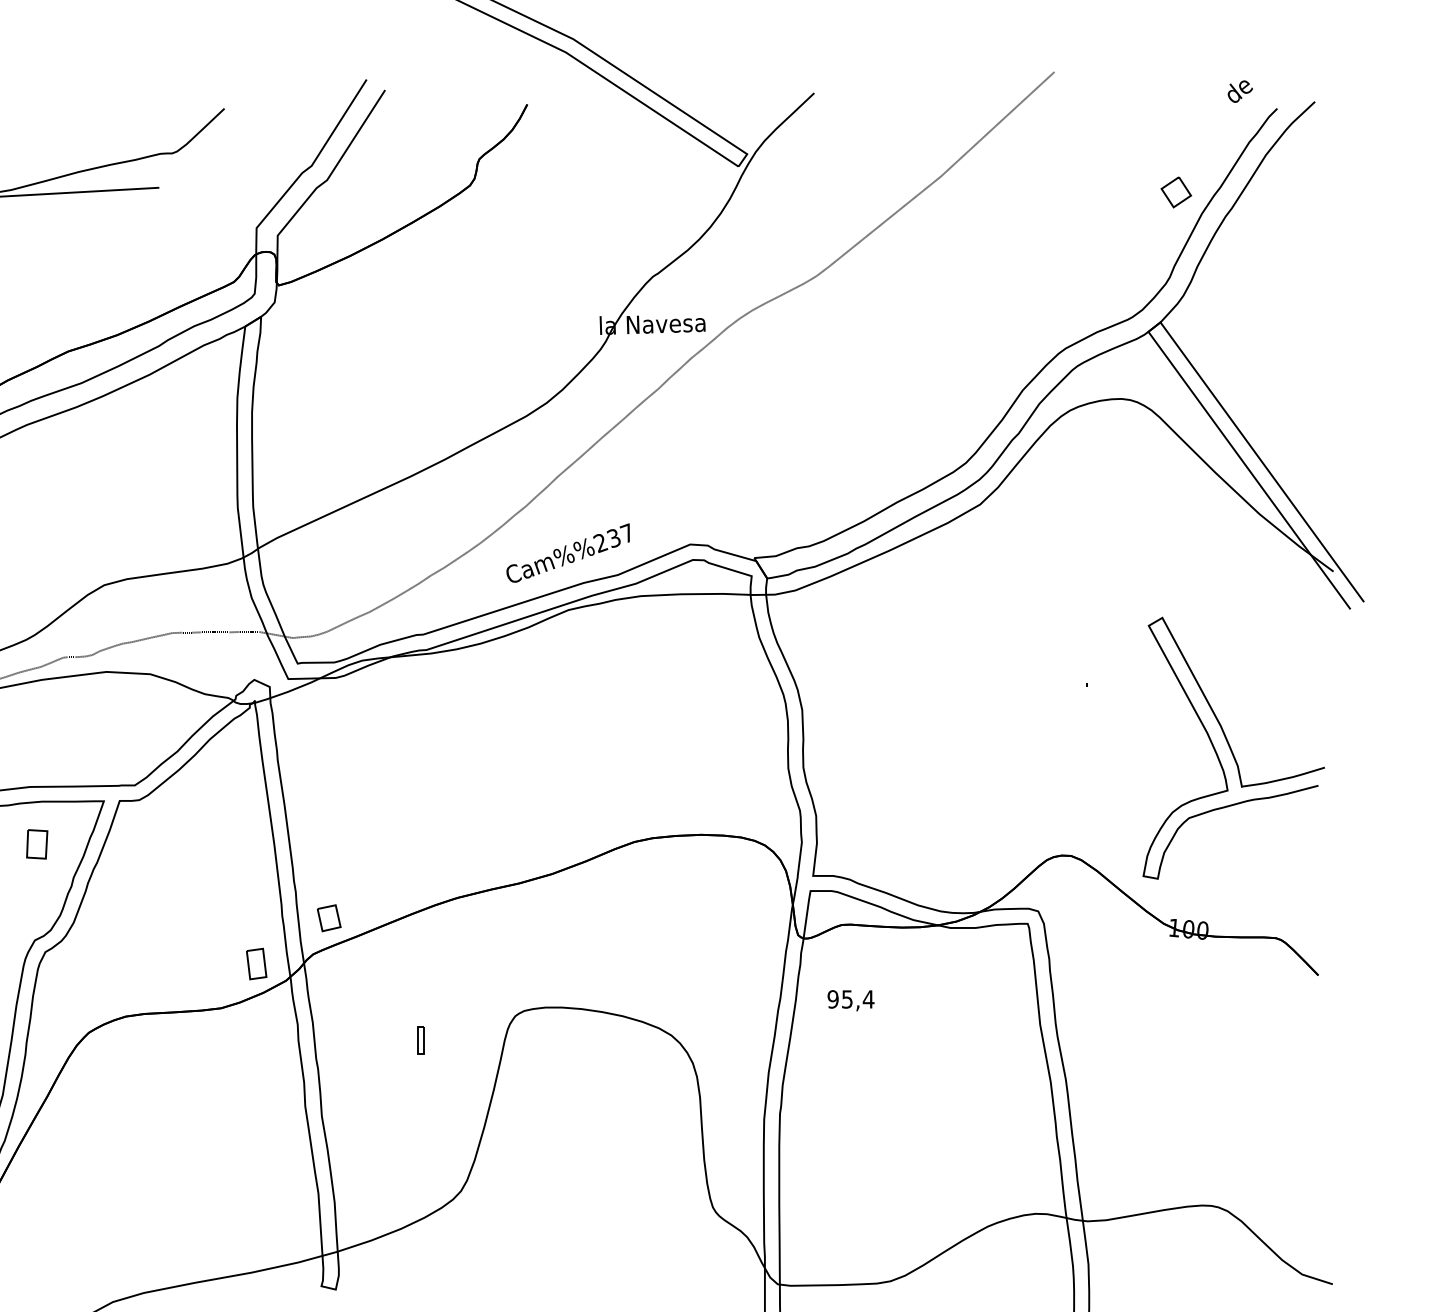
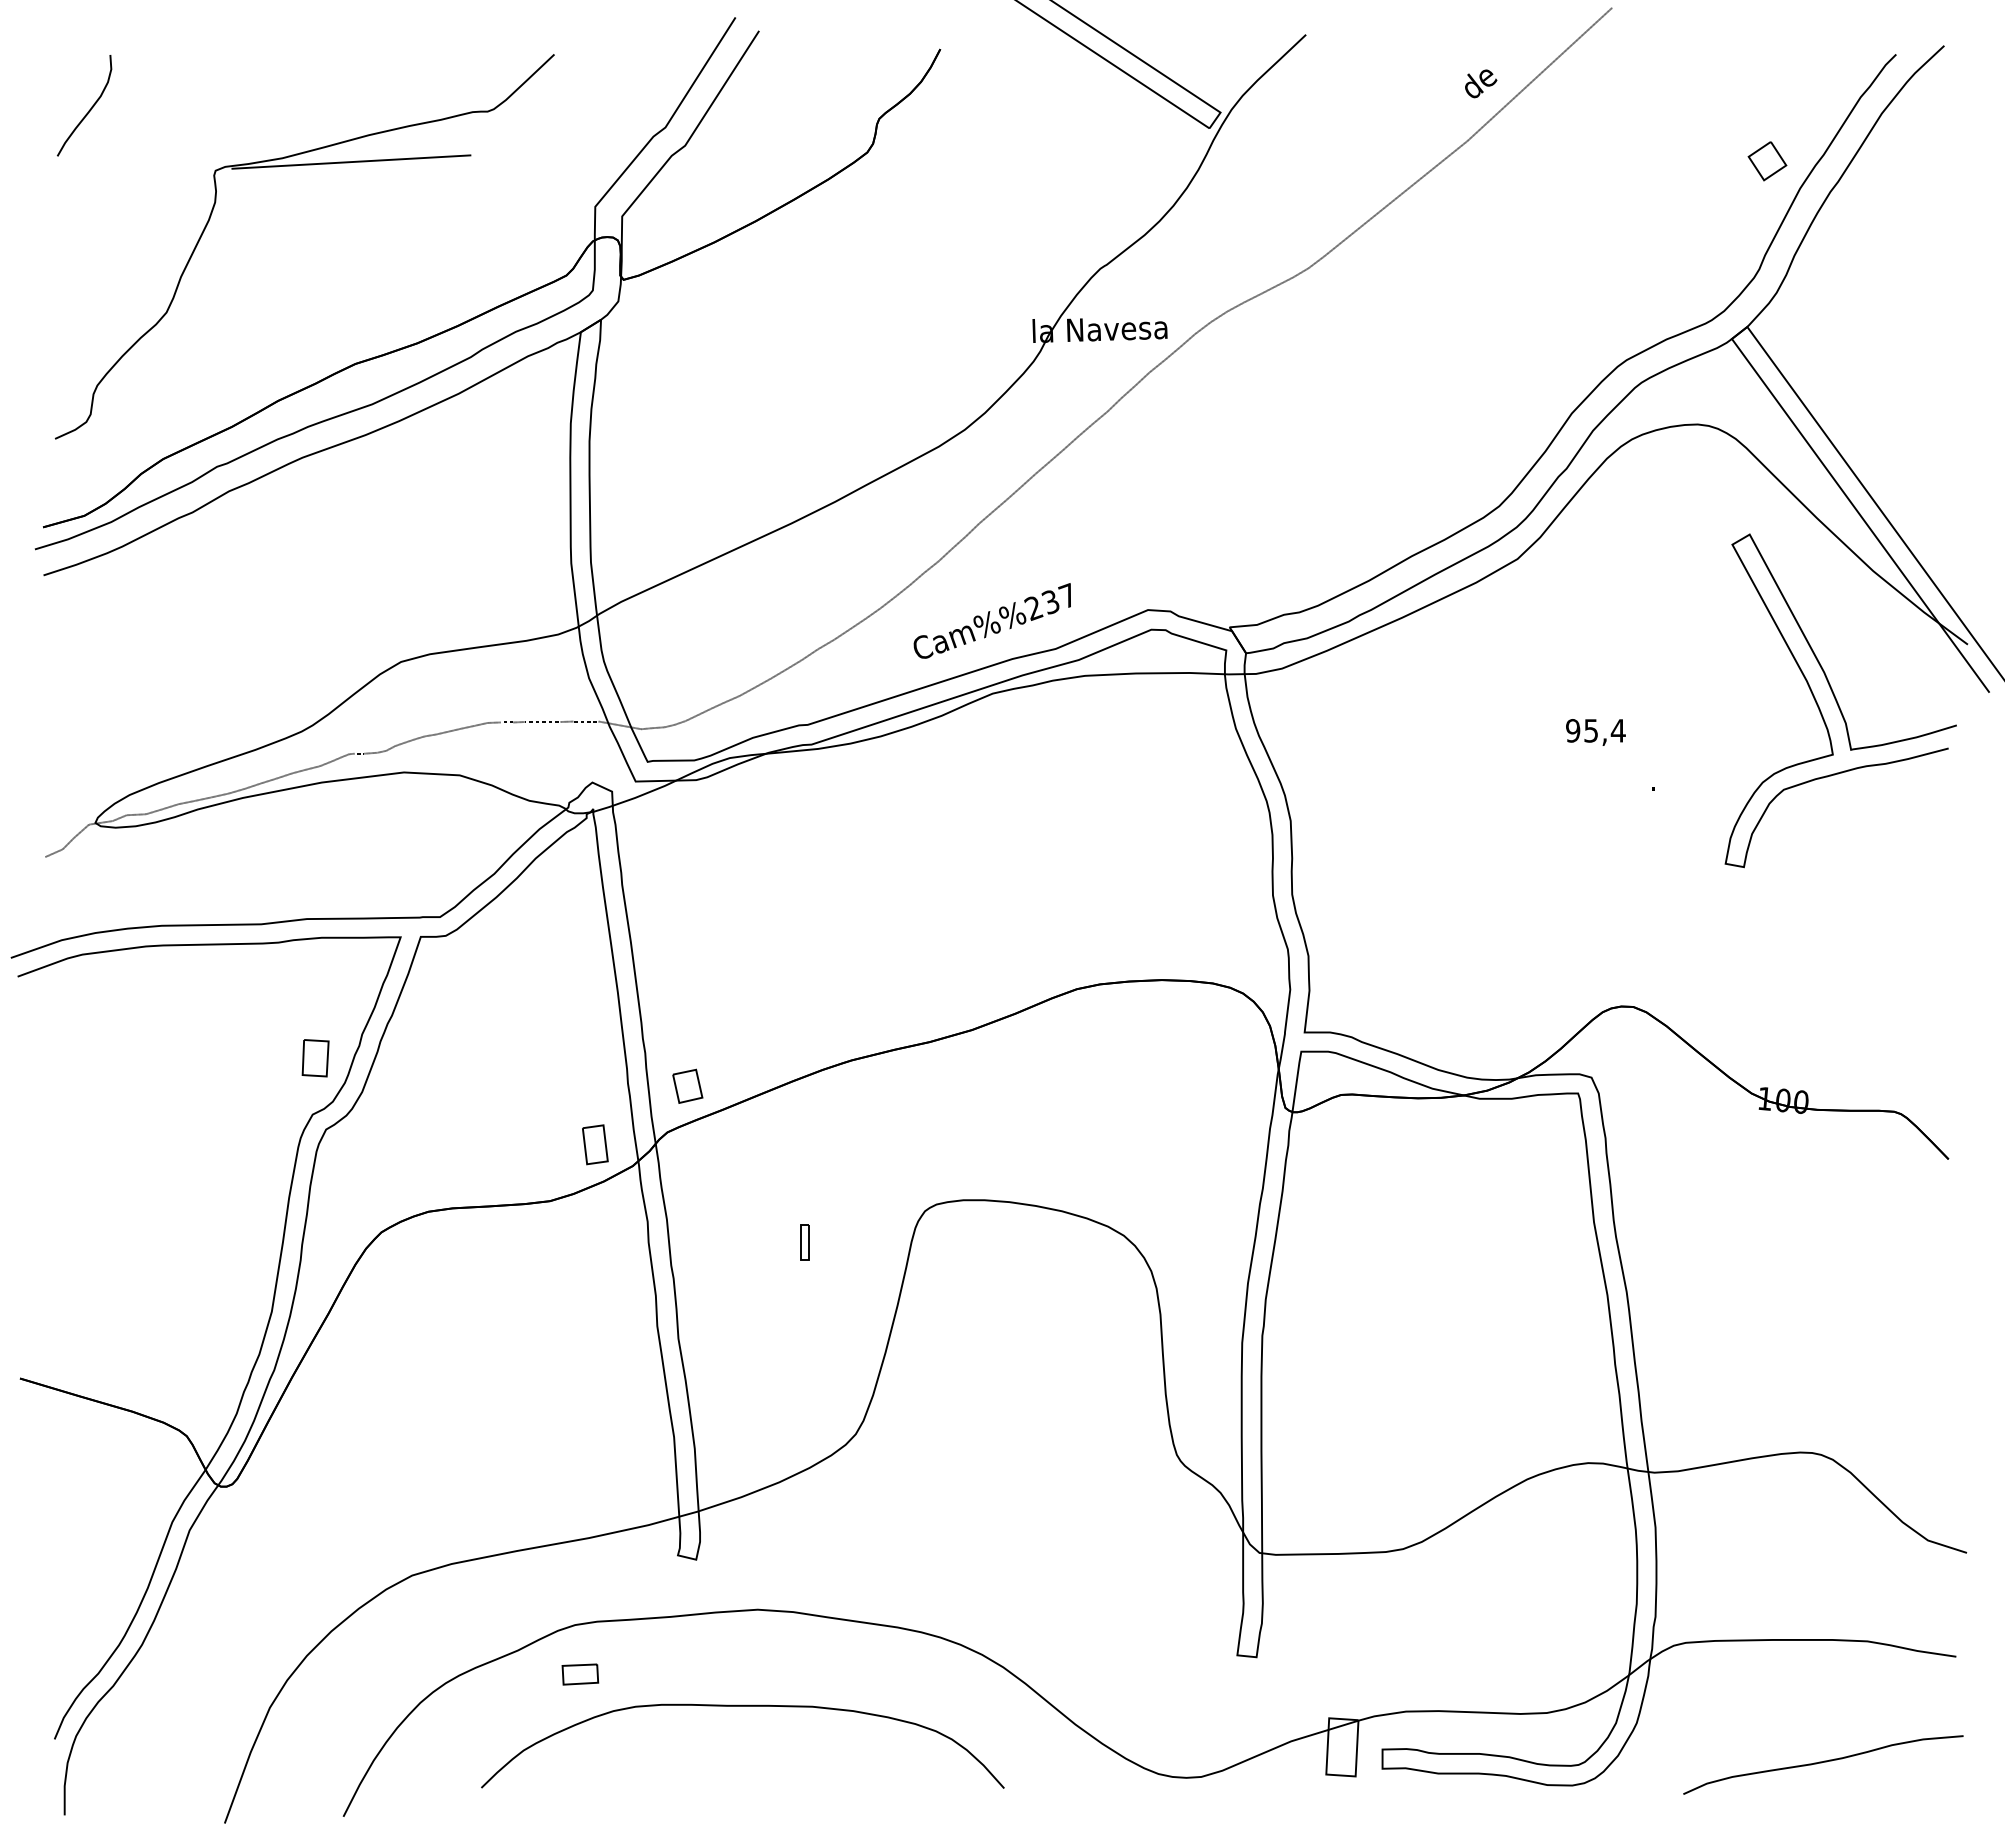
text: (1240, 91) -> (1481, 83), moved
curve: (1232, 749) -> (1838, 702), moved
part: (37, 844) -> (315, 1058), moved
text: (850, 1000) -> (1595, 732), moved

